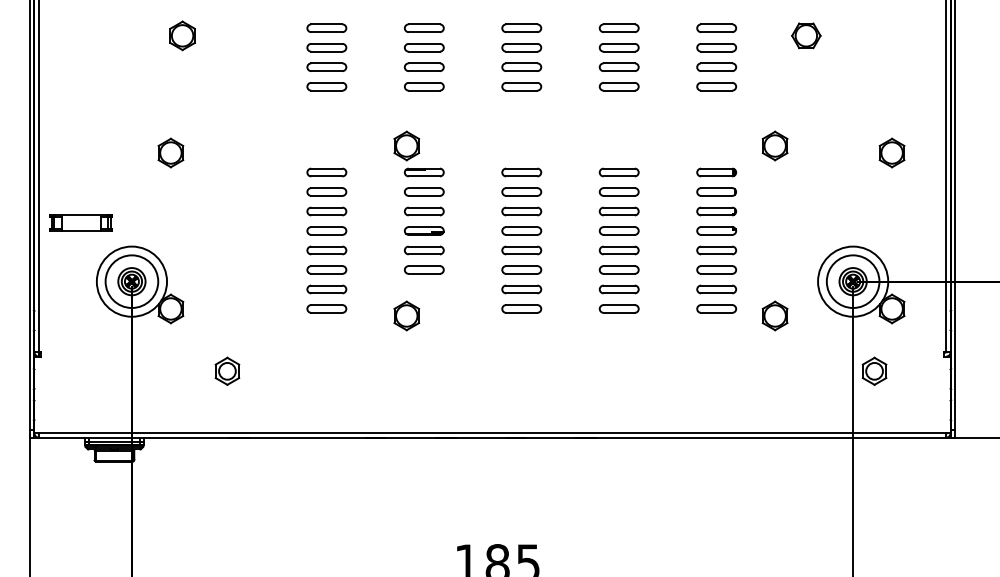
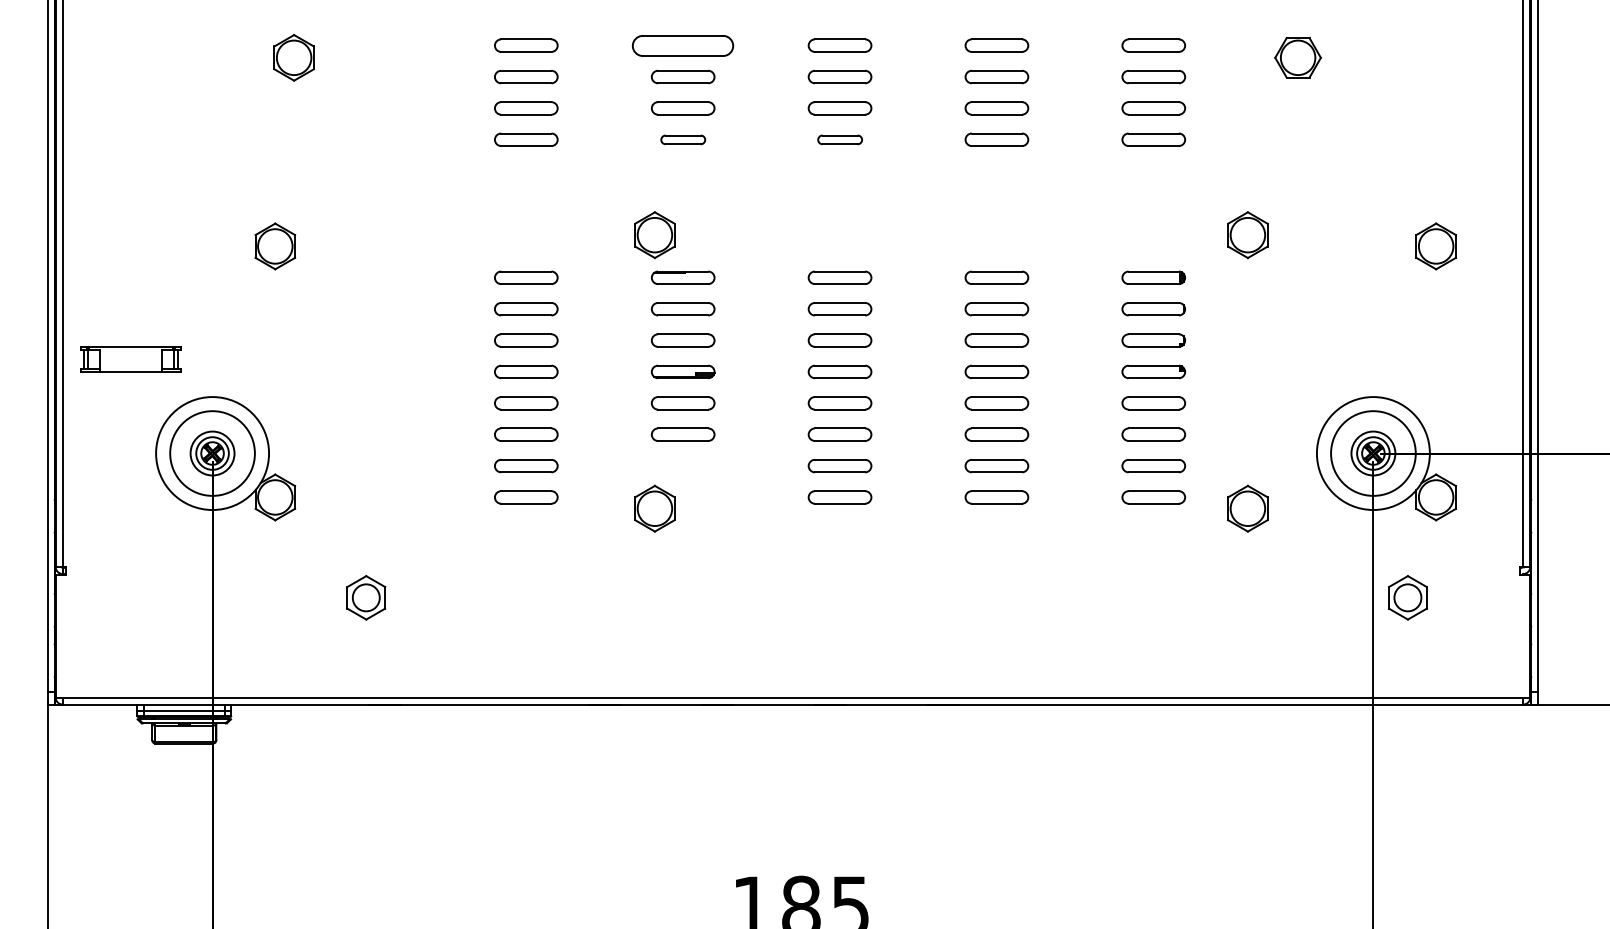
part: (424, 27) -> (683, 44), size x1.6
part: (424, 86) -> (683, 139), size x0.7
part: (521, 86) -> (839, 139), size x0.7

